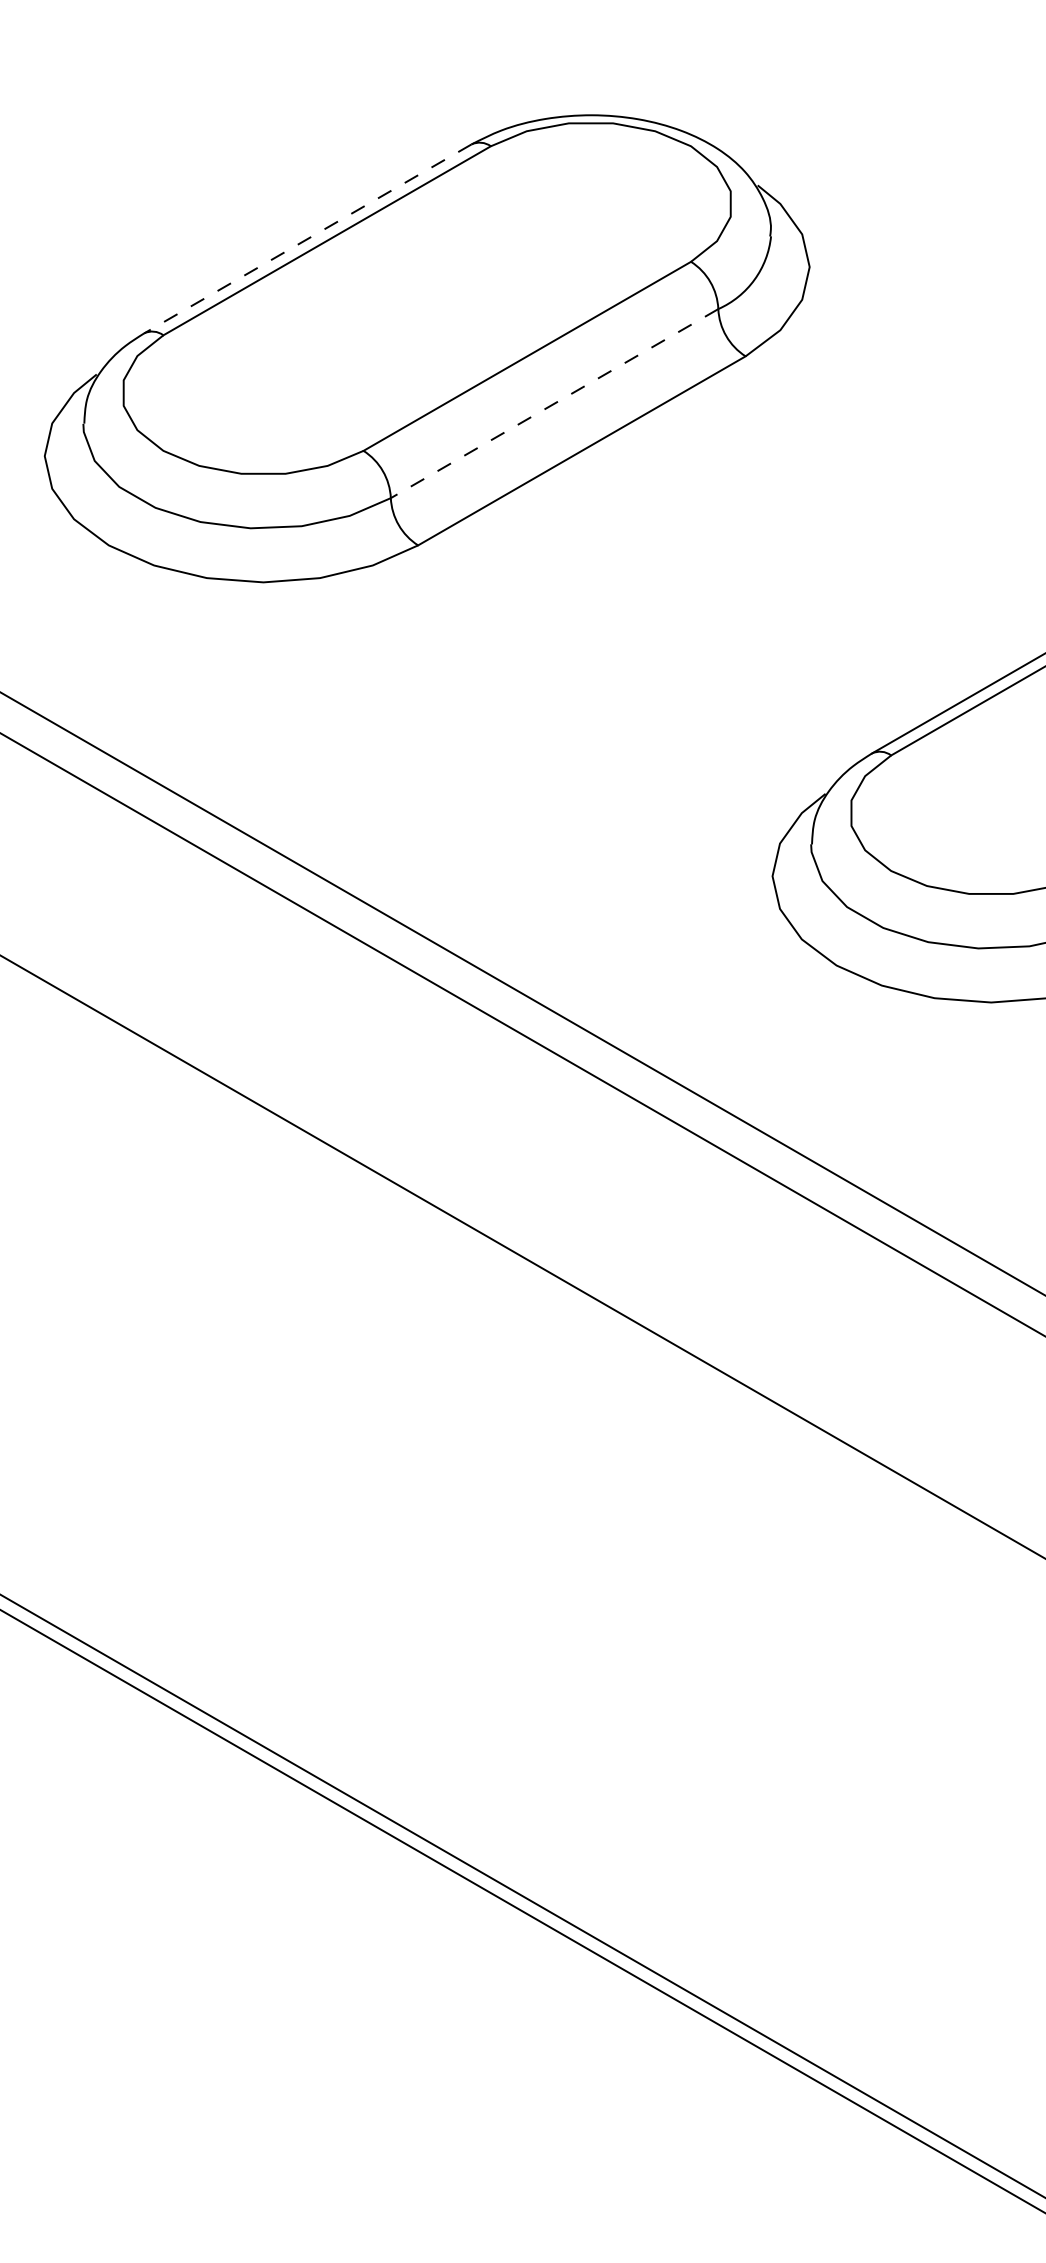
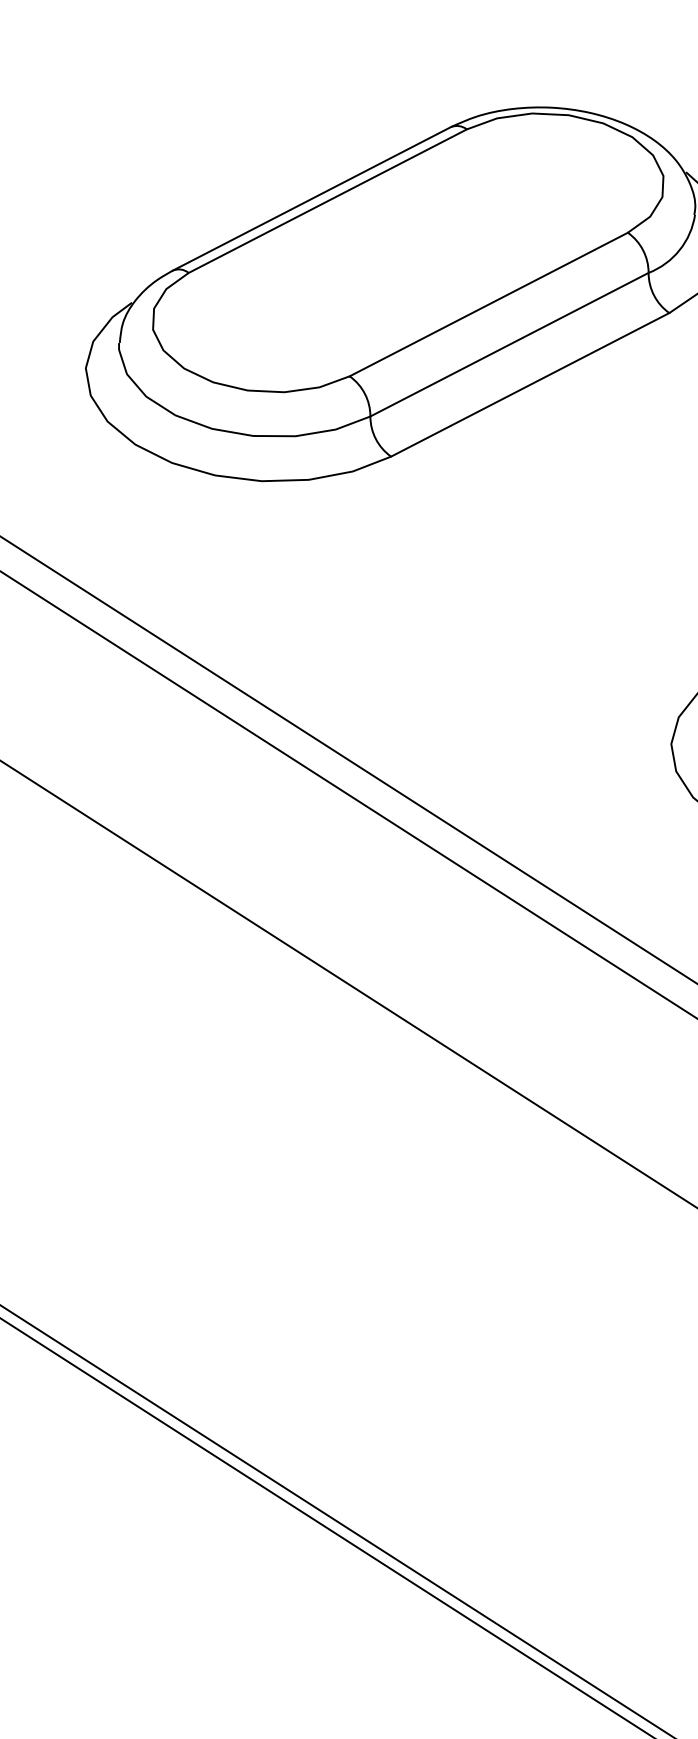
line: (307, 239) -> (311, 199), dashed -> solid
line: (554, 403) -> (509, 344), dashed -> solid

